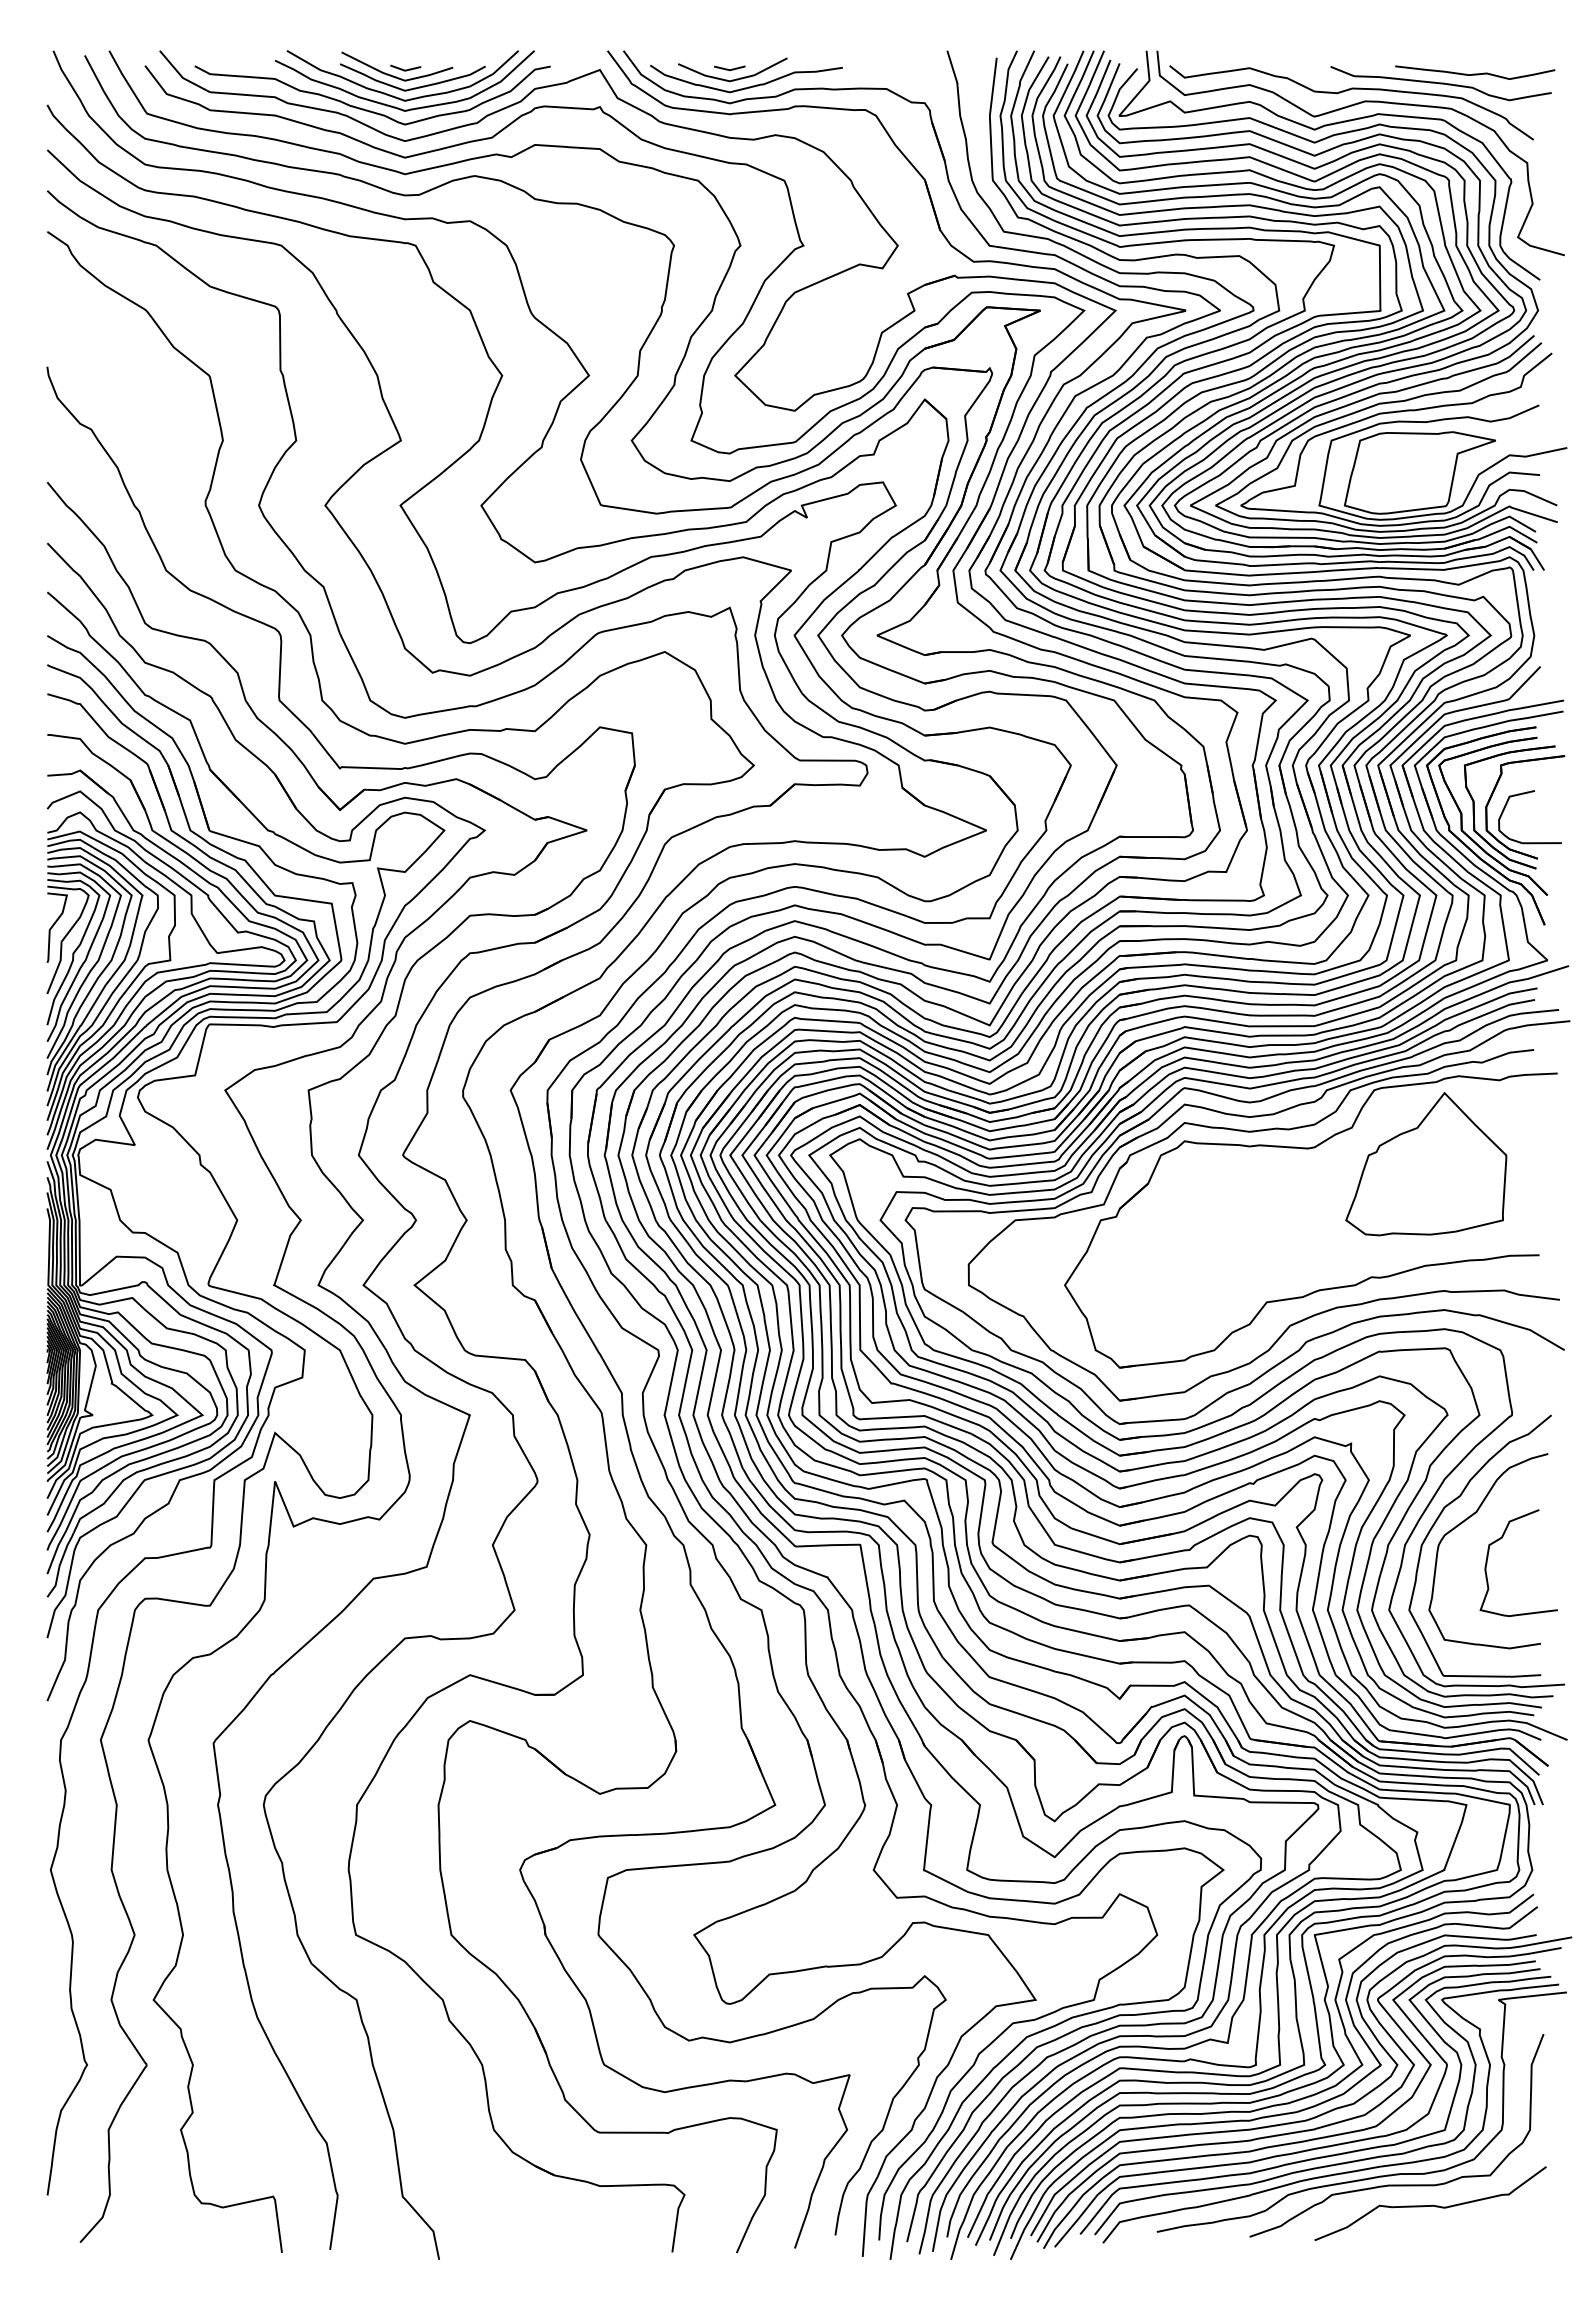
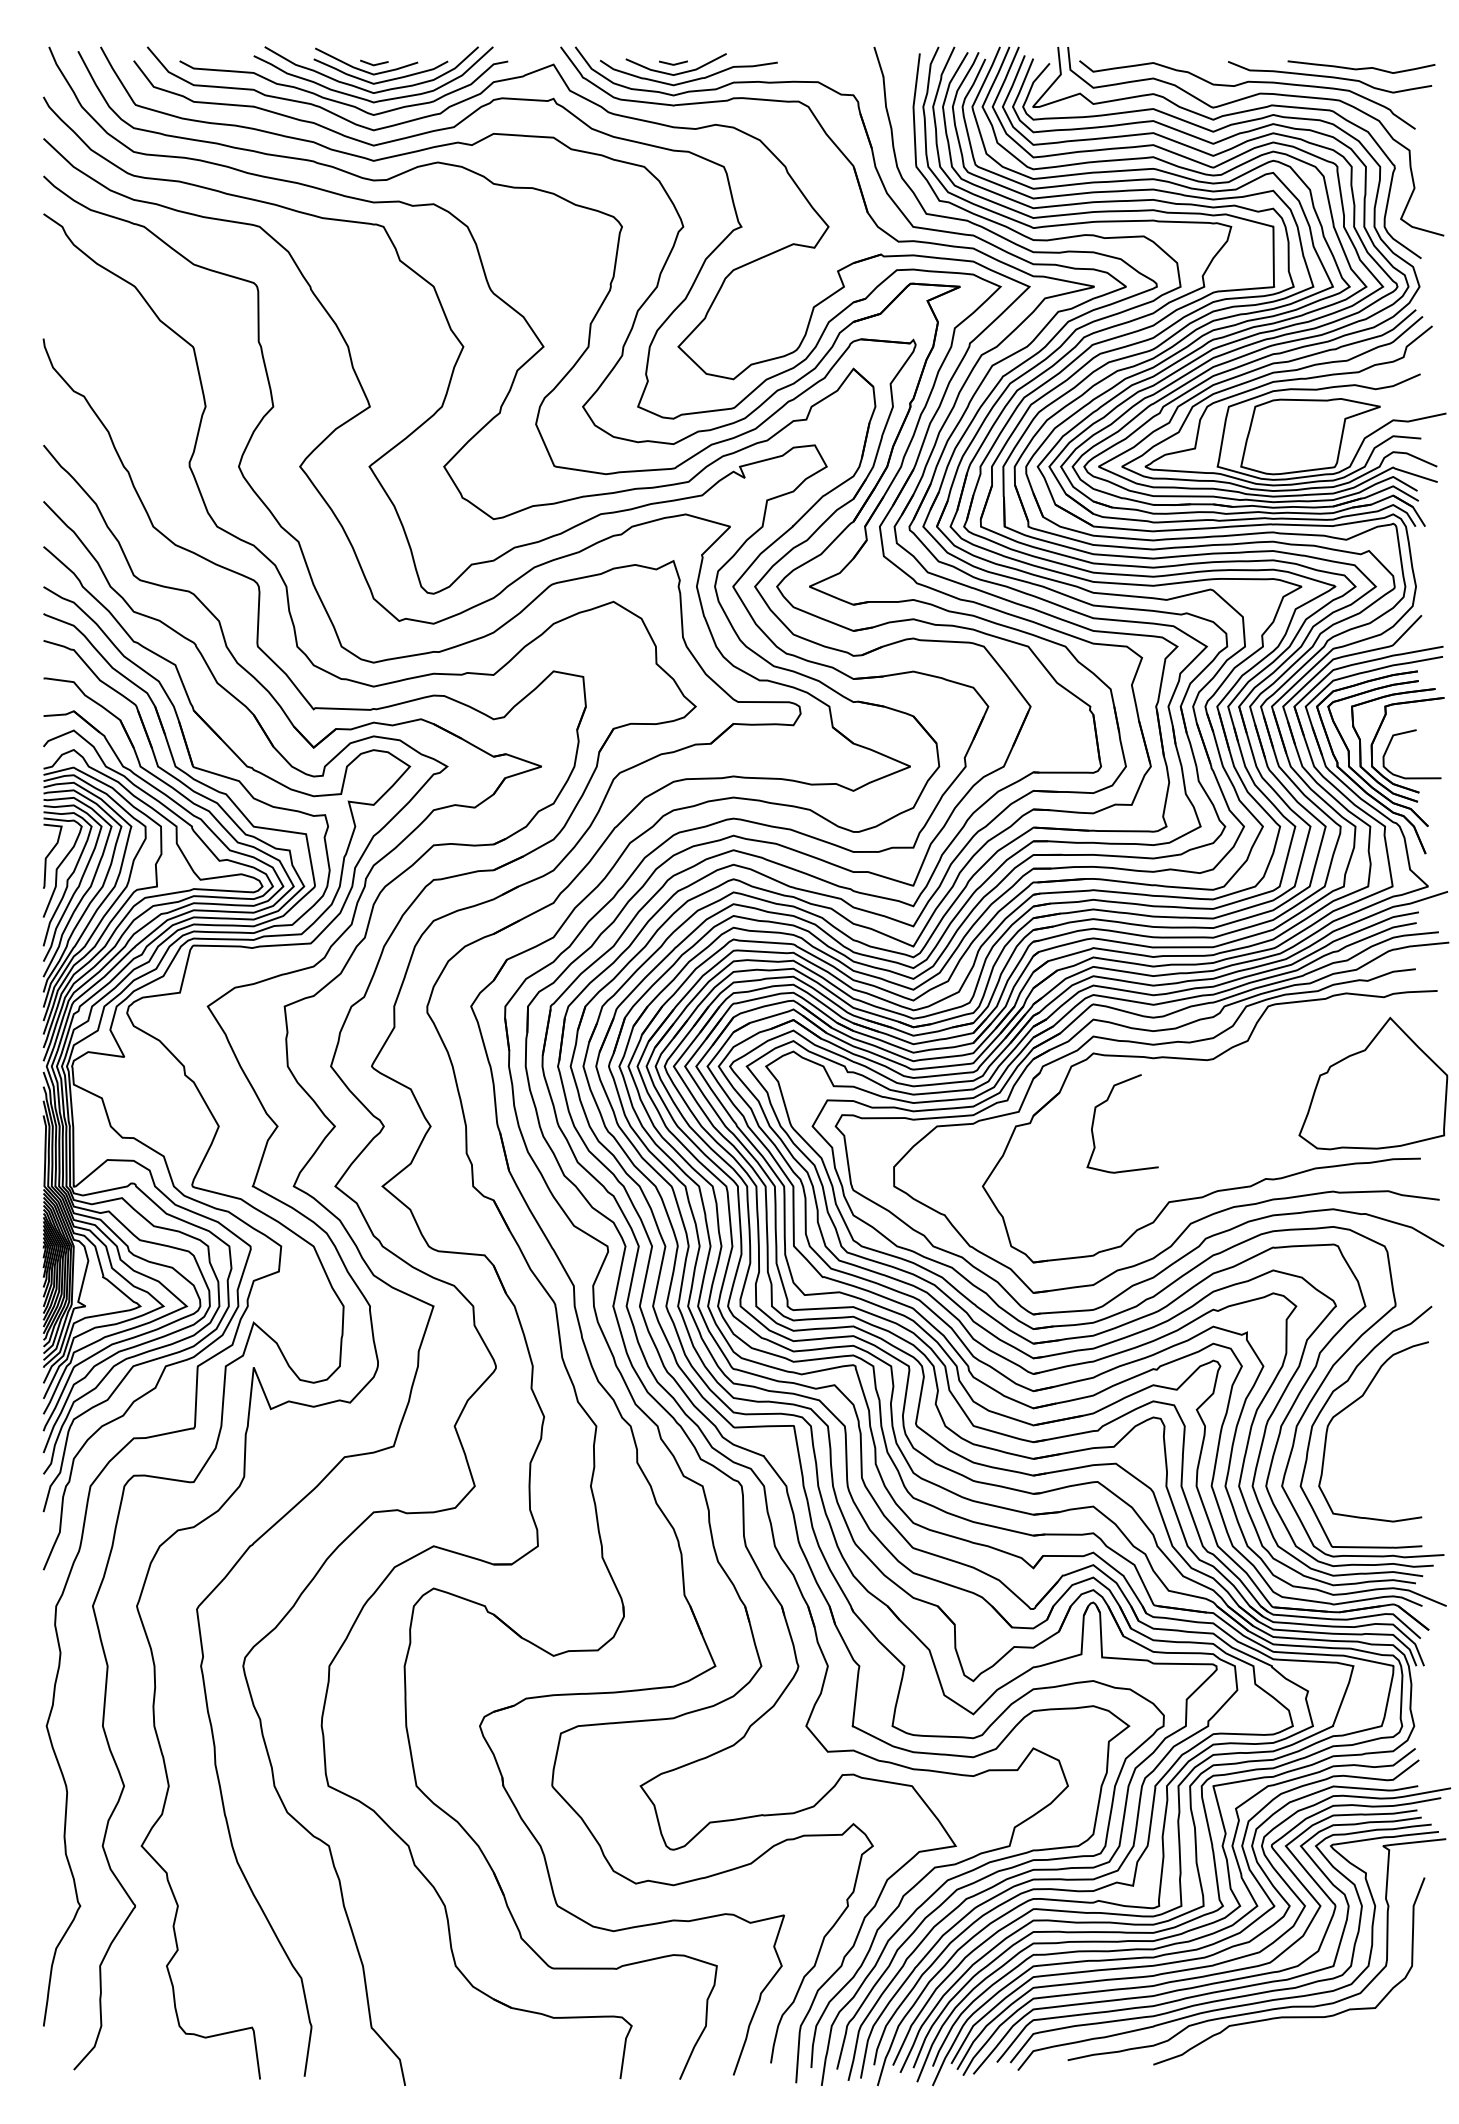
part: (1426, 1164) -> (1373, 1083), moved
curve: (1502, 1538) -> (1107, 1101), moved
curve: (1430, 2205) -> (1320, 2035), removed

